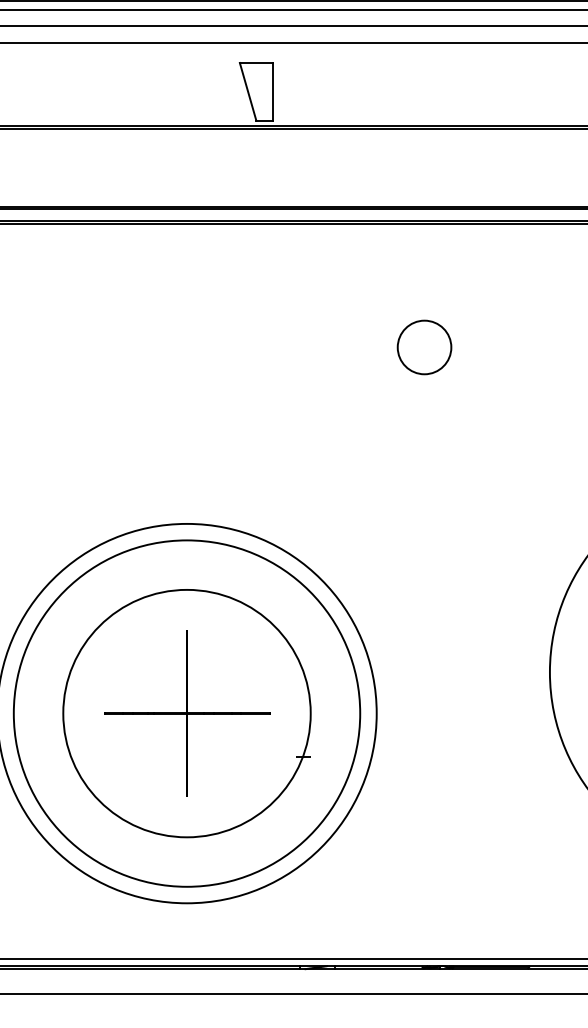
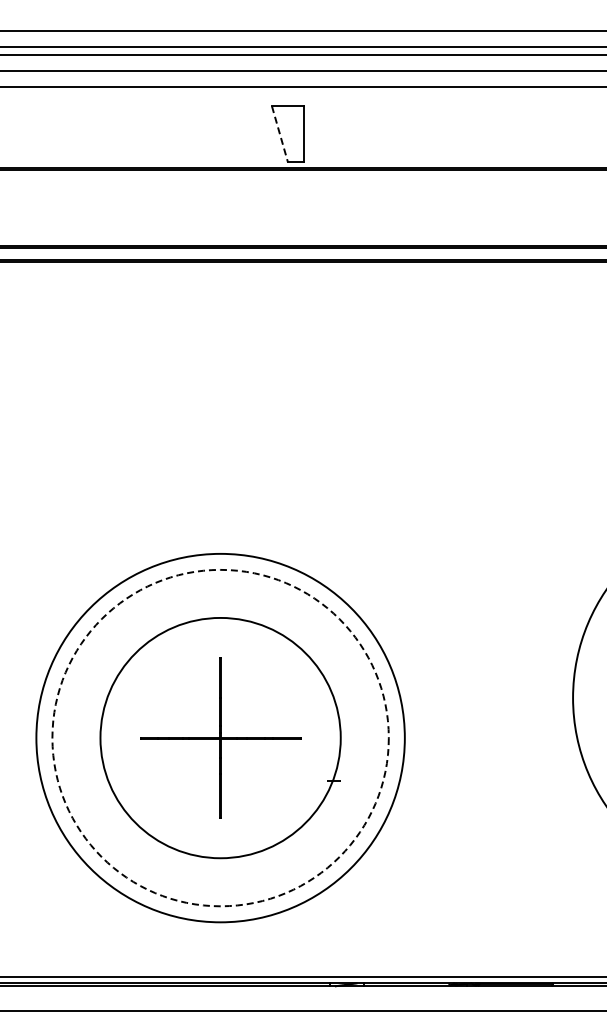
line: (248, 92) -> (280, 134), solid -> dashed
circle: (424, 347) -> (451, 382), removed
circle: (186, 712) -> (220, 737), solid -> dashed

